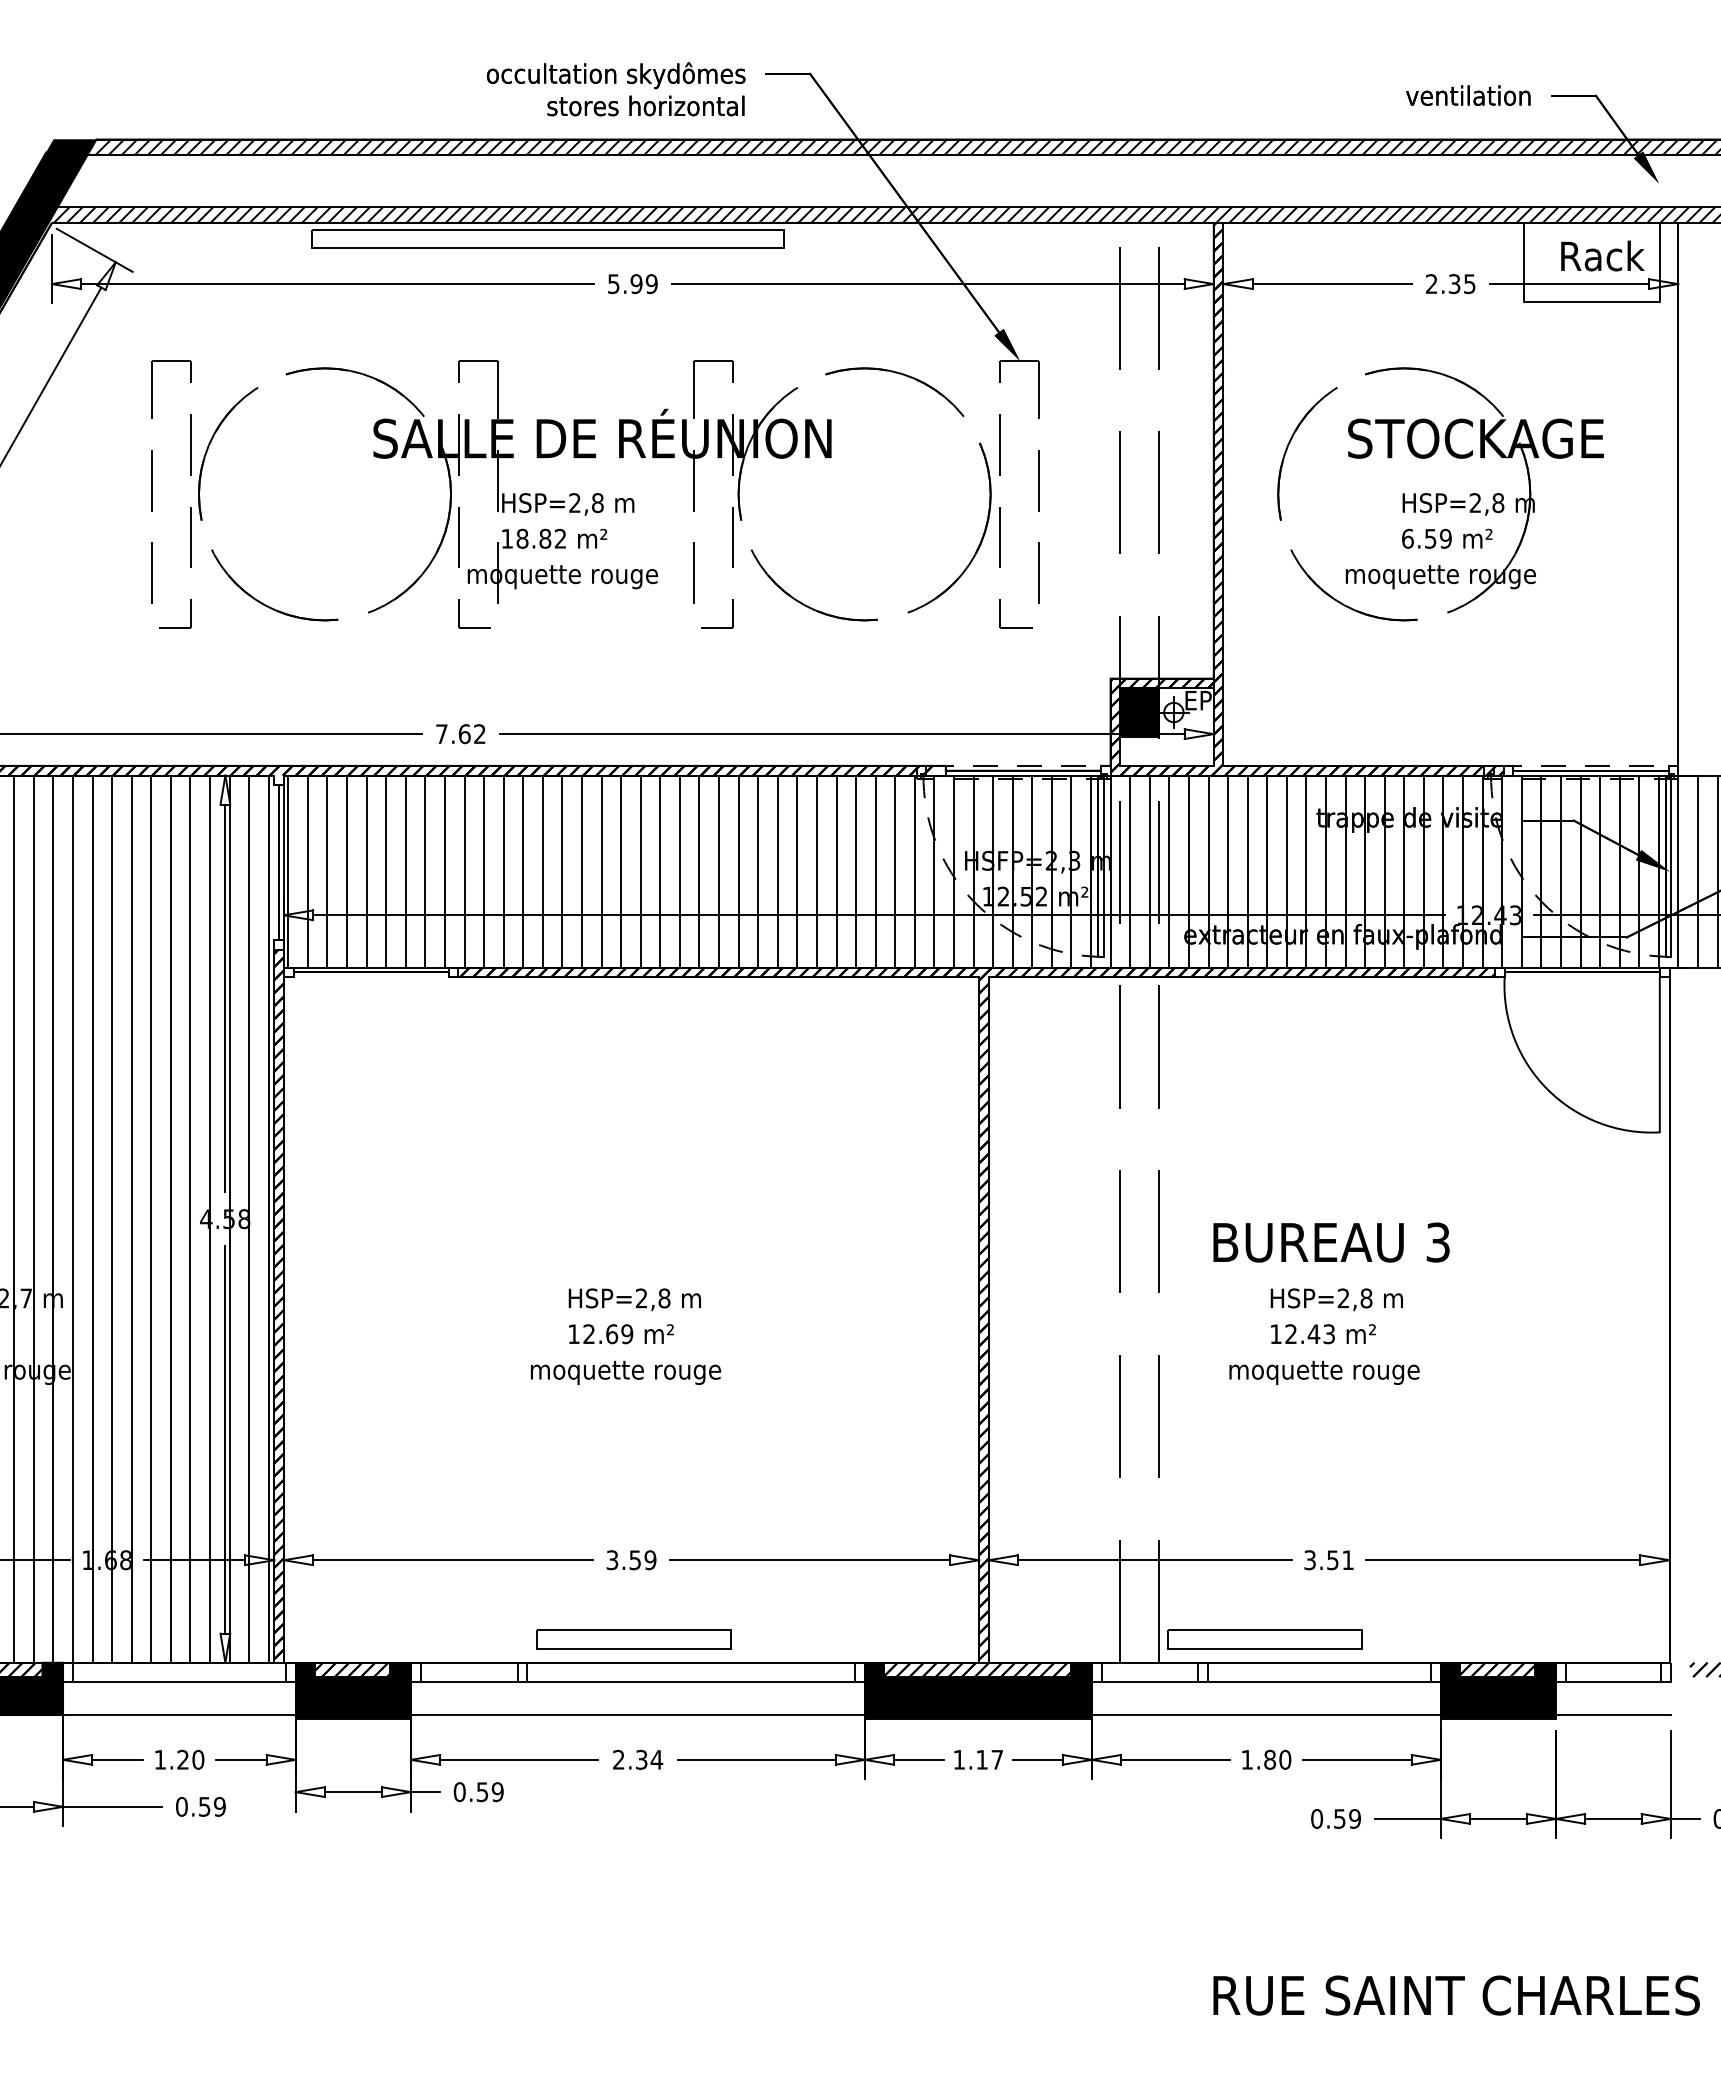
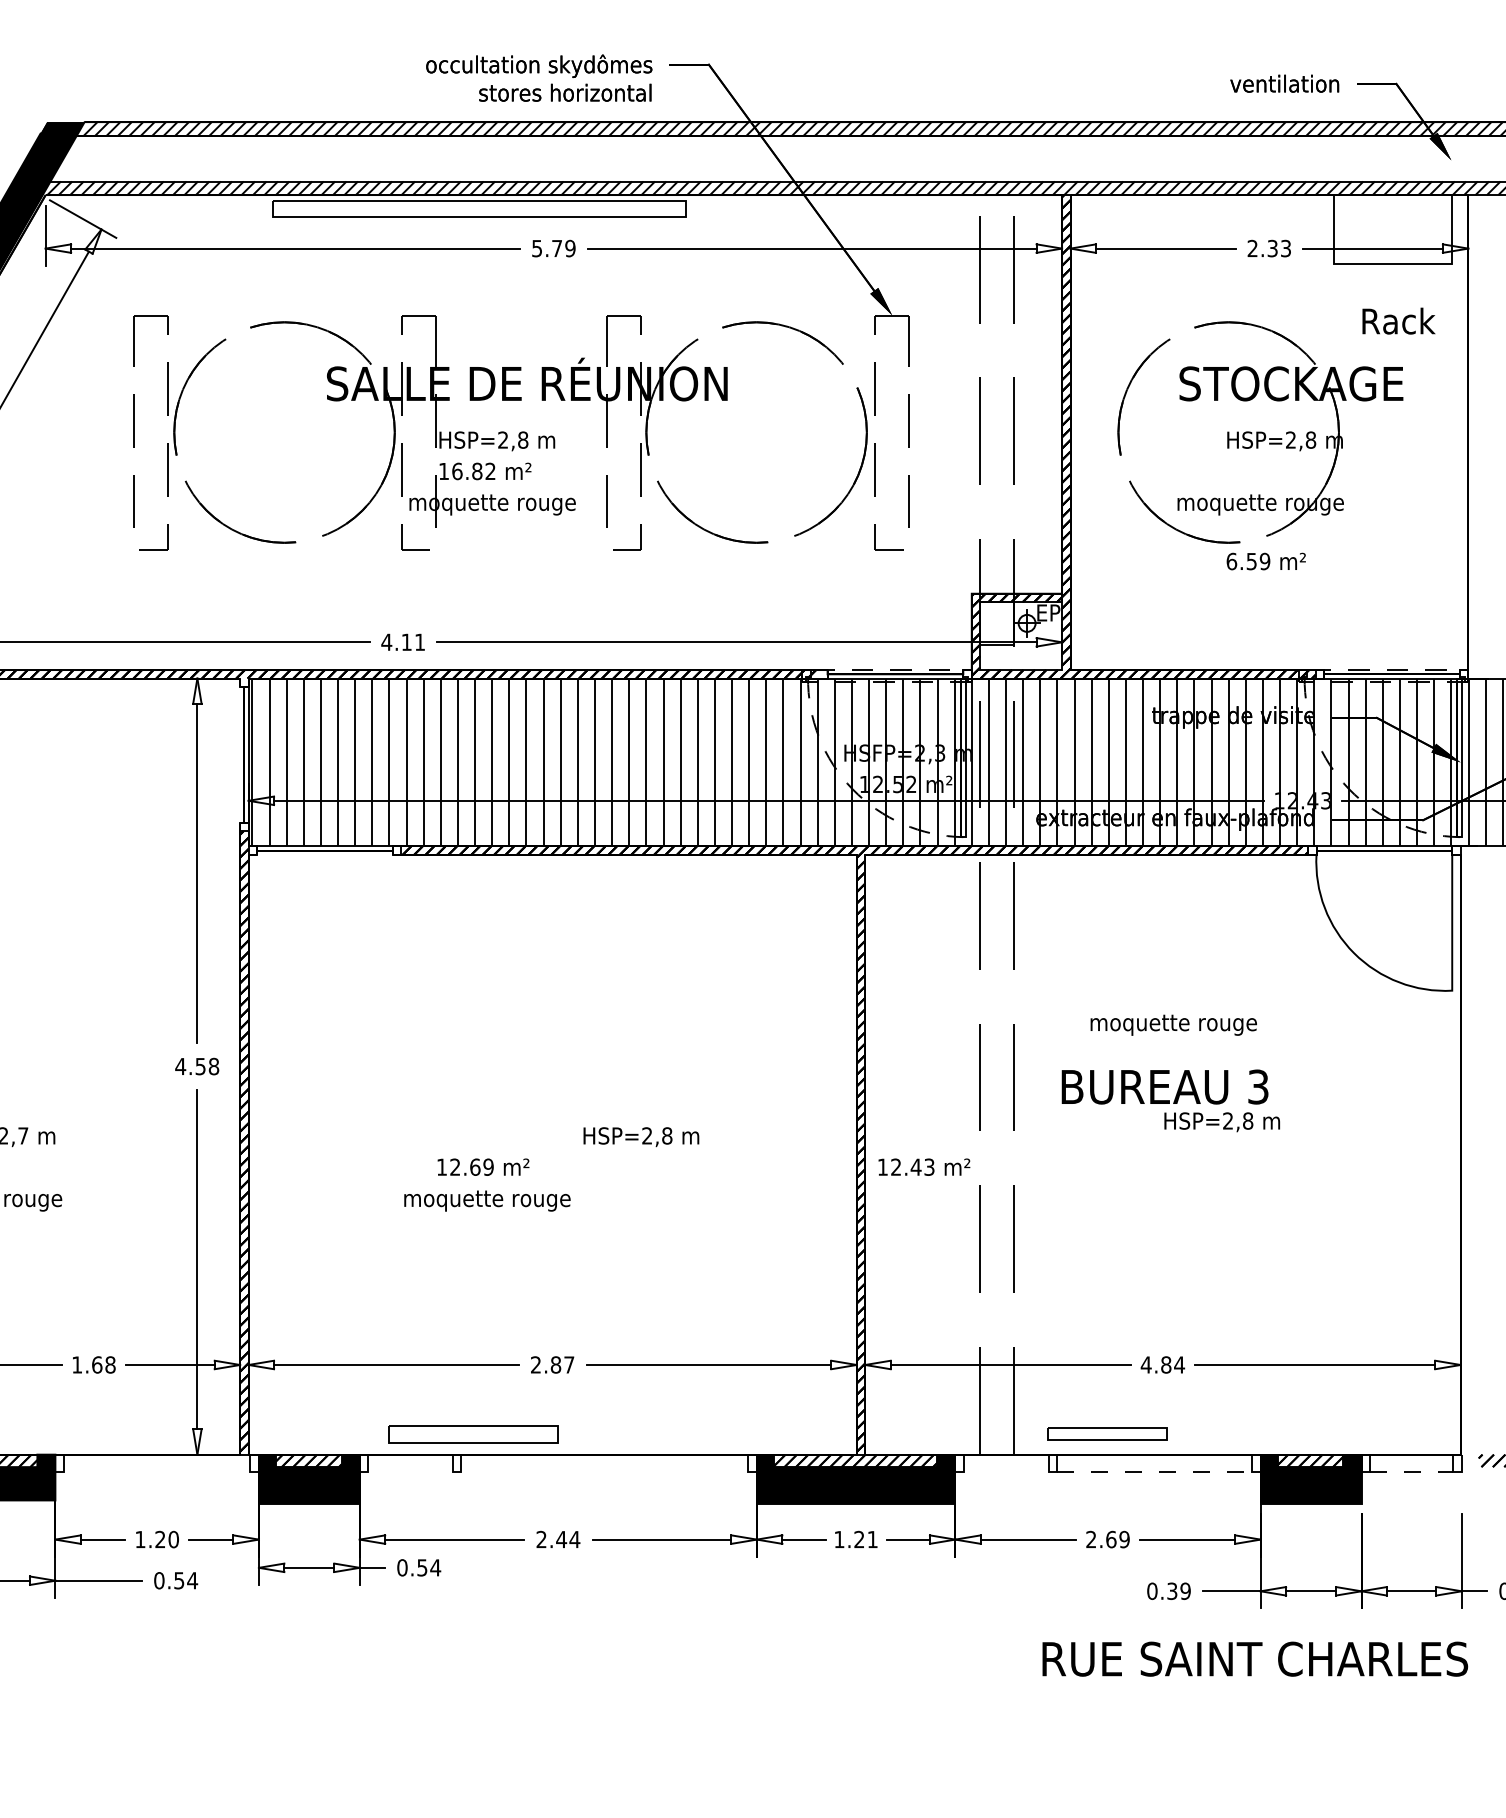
text: (1602, 255) -> (1398, 320), moved
text: (1469, 283) -> (1285, 248), 2.35 -> 2.33
text: (636, 284) -> (557, 248), 5.99 -> 5.79
text: (522, 538) -> (457, 471), 18.82 -> 16.82
text: (1447, 538) -> (1266, 561), moved
fill: (1139, 712) -> (997, 623), removed
text: (460, 734) -> (403, 642), 7.62 -> 4.11
hatch: (141, 1218) -> (124, 1066), removed
text: (634, 1299) -> (641, 1136), moved
text: (1336, 1299) -> (1221, 1122), moved
text: (621, 1334) -> (483, 1167), moved
text: (1323, 1334) -> (924, 1167), moved
text: (625, 1372) -> (487, 1200), moved
text: (1324, 1372) -> (1173, 1024), moved
text: (631, 1560) -> (552, 1365), 3.59 -> 2.87
text: (1328, 1560) -> (1162, 1365), 3.51 -> 4.84
part: (633, 1639) -> (473, 1434), moved
part: (1264, 1639) -> (1106, 1434), size x0.7
line: (179, 1682) -> (157, 1471), removed
line: (468, 1682) -> (410, 1471), removed
line: (691, 1682) -> (605, 1471), removed
line: (1149, 1682) -> (1005, 1471), removed
line: (1320, 1682) -> (1155, 1471), solid -> dashed
line: (1613, 1682) -> (1411, 1471), solid -> dashed
line: (179, 1715) -> (157, 1500), removed
line: (637, 1715) -> (557, 1500), removed
line: (1265, 1715) -> (1107, 1500), removed
line: (1613, 1715) -> (1411, 1500), removed
text: (641, 1759) -> (561, 1539), 2.34 -> 2.44
text: (989, 1759) -> (865, 1539), 1.17 -> 1.21
text: (1266, 1759) -> (1108, 1539), 1.80 -> 2.69
text: (497, 1792) -> (435, 1568), 0.59 -> 0.54
text: (219, 1806) -> (192, 1580), 0.59 -> 0.54
text: (1339, 1818) -> (1172, 1590), 0.59 -> 0.39
text: (1456, 1995) -> (1255, 1659), moved

